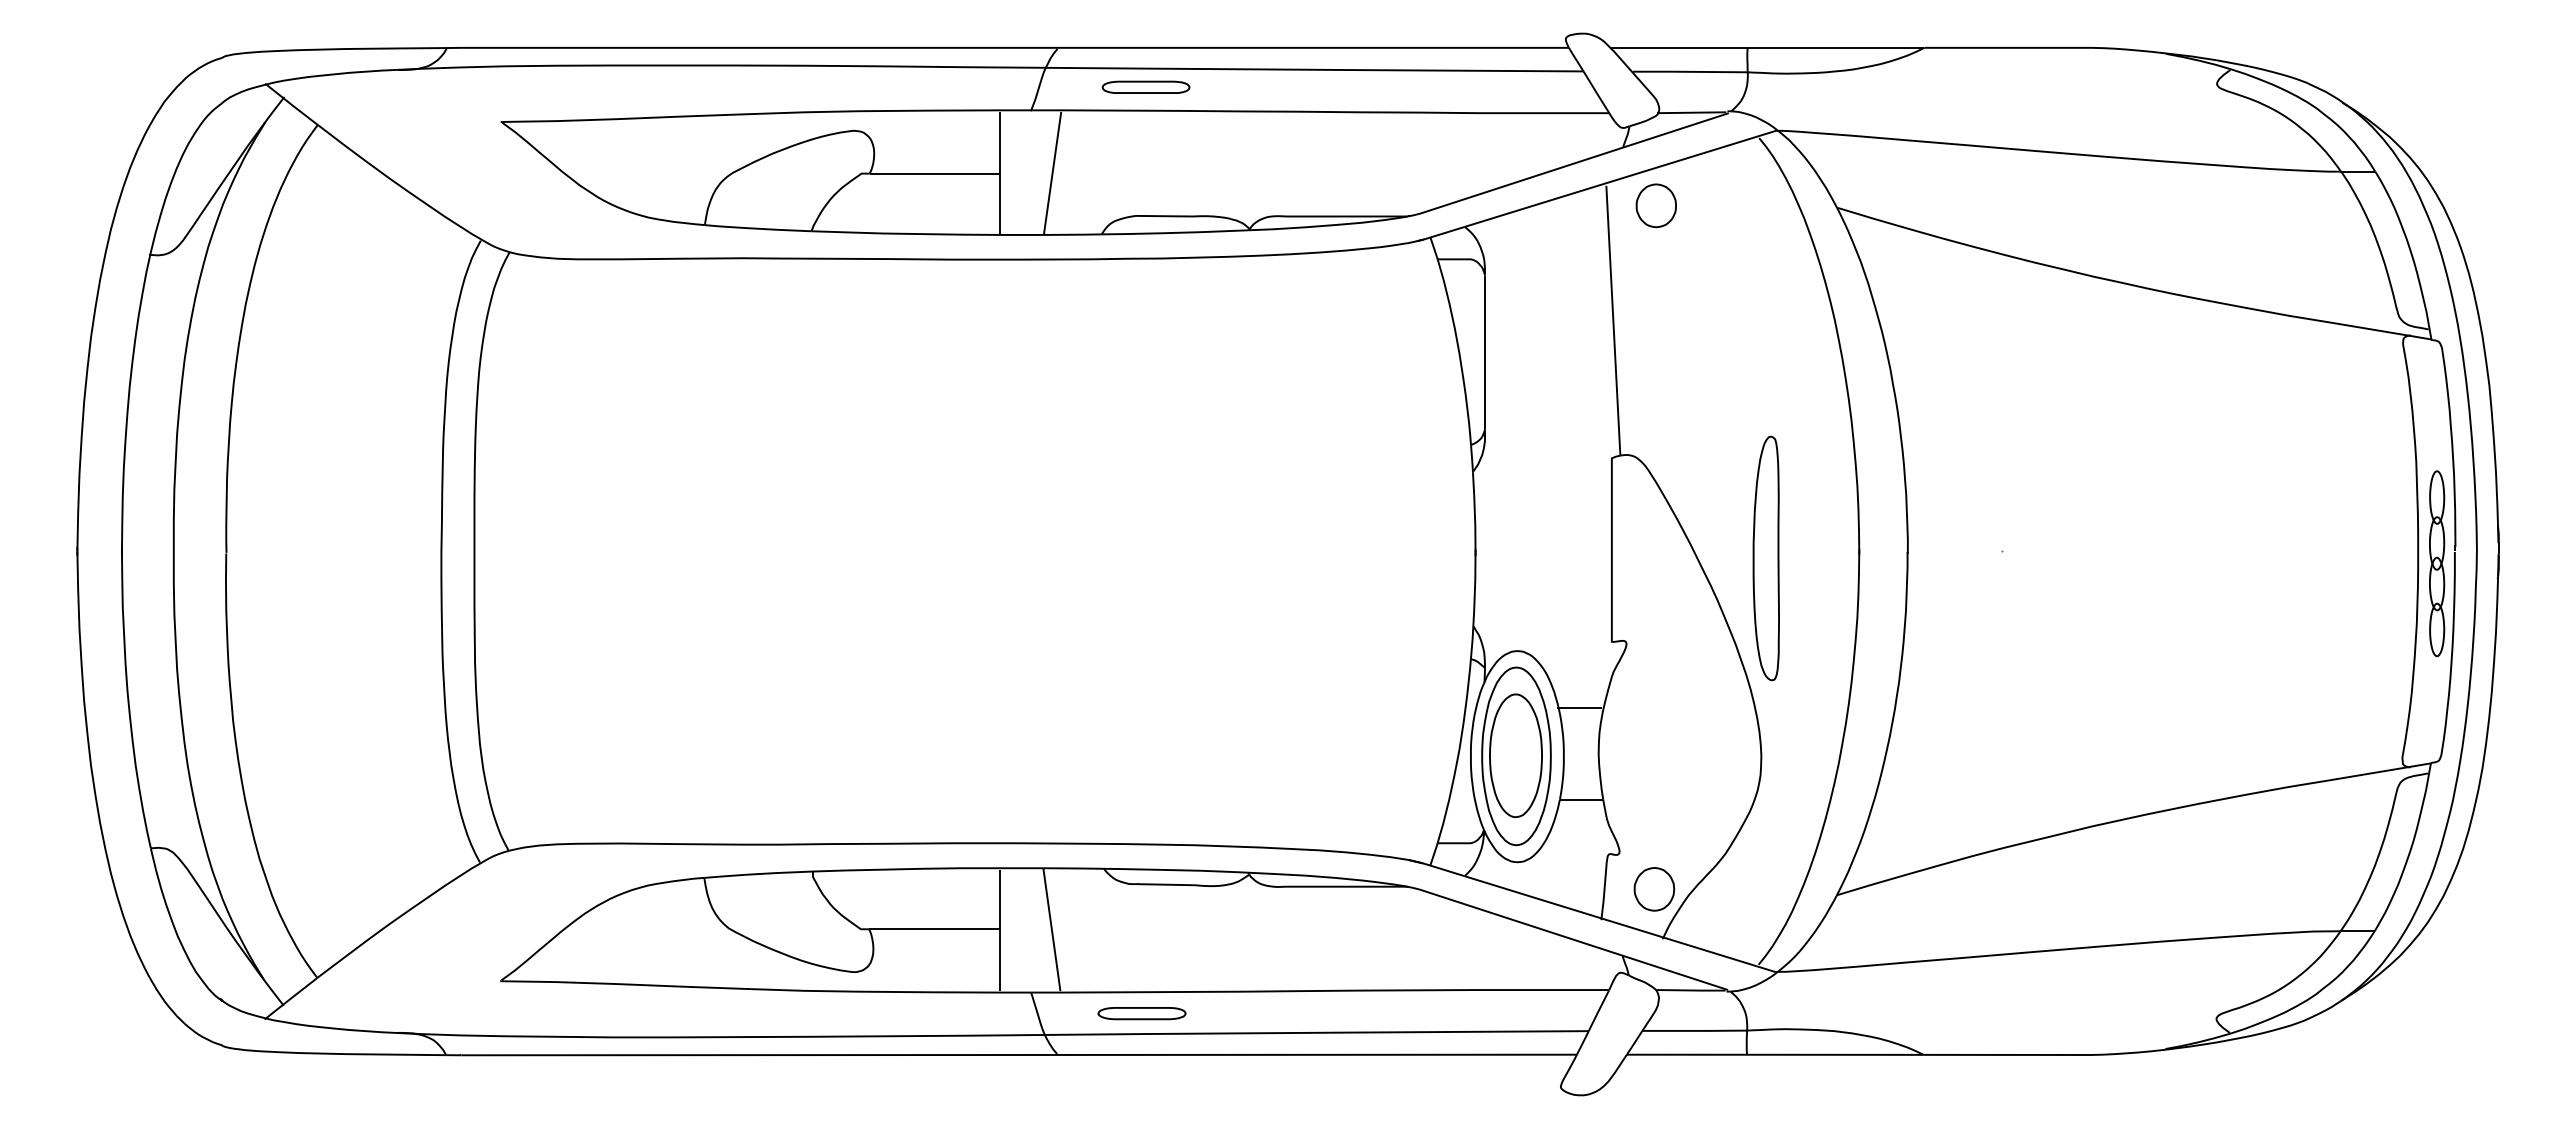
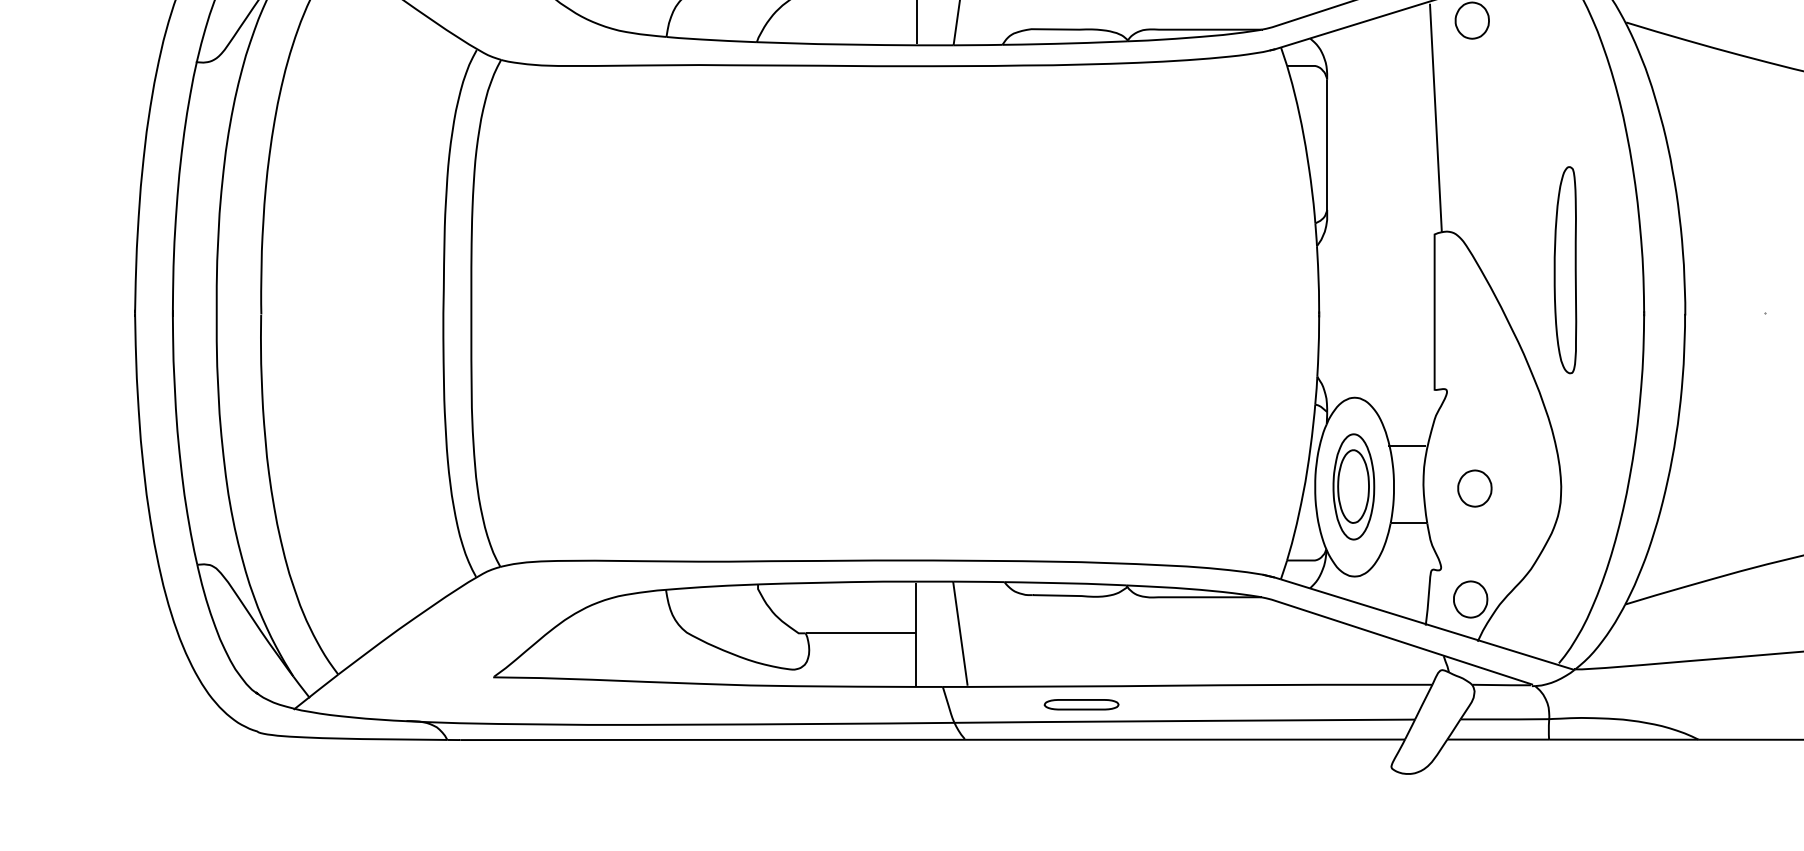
part: (1765, 558) -> (1564, 270), moved
part: (1516, 756) -> (1353, 487), size x0.7
part: (1659, 758) -> (1474, 488), added
part: (1141, 1013) -> (1081, 704), moved

